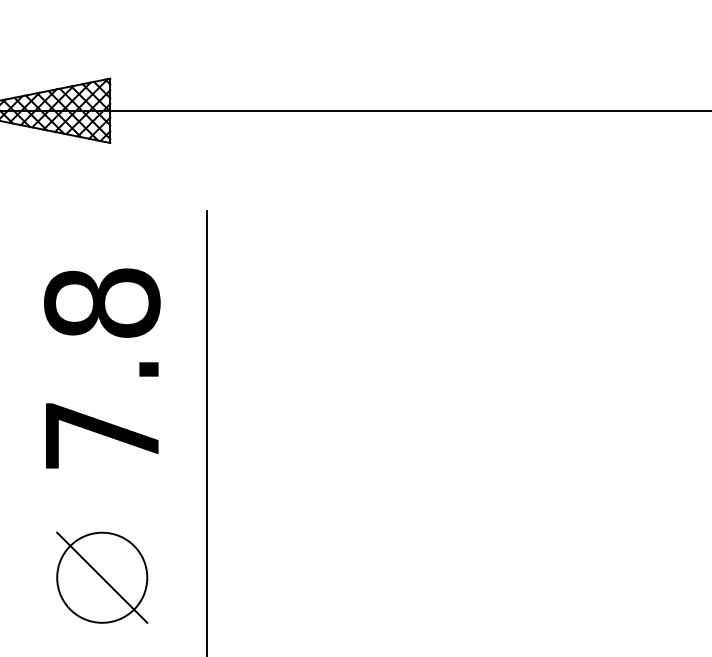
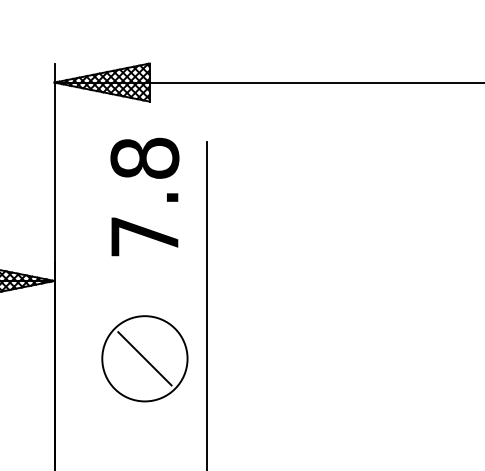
text: (101, 367) -> (144, 196), moved
circle: (101, 577) -> (144, 358), size x1.6

